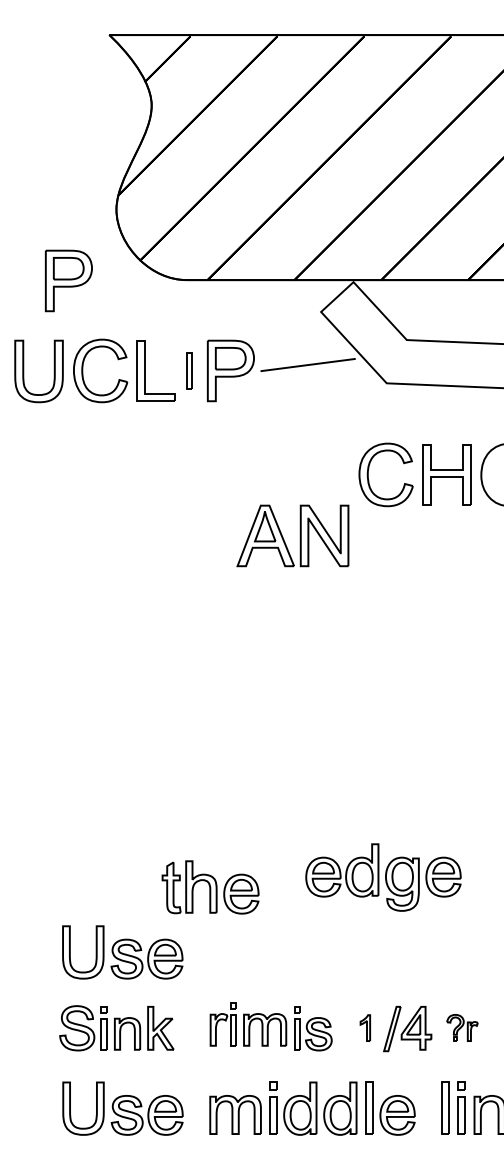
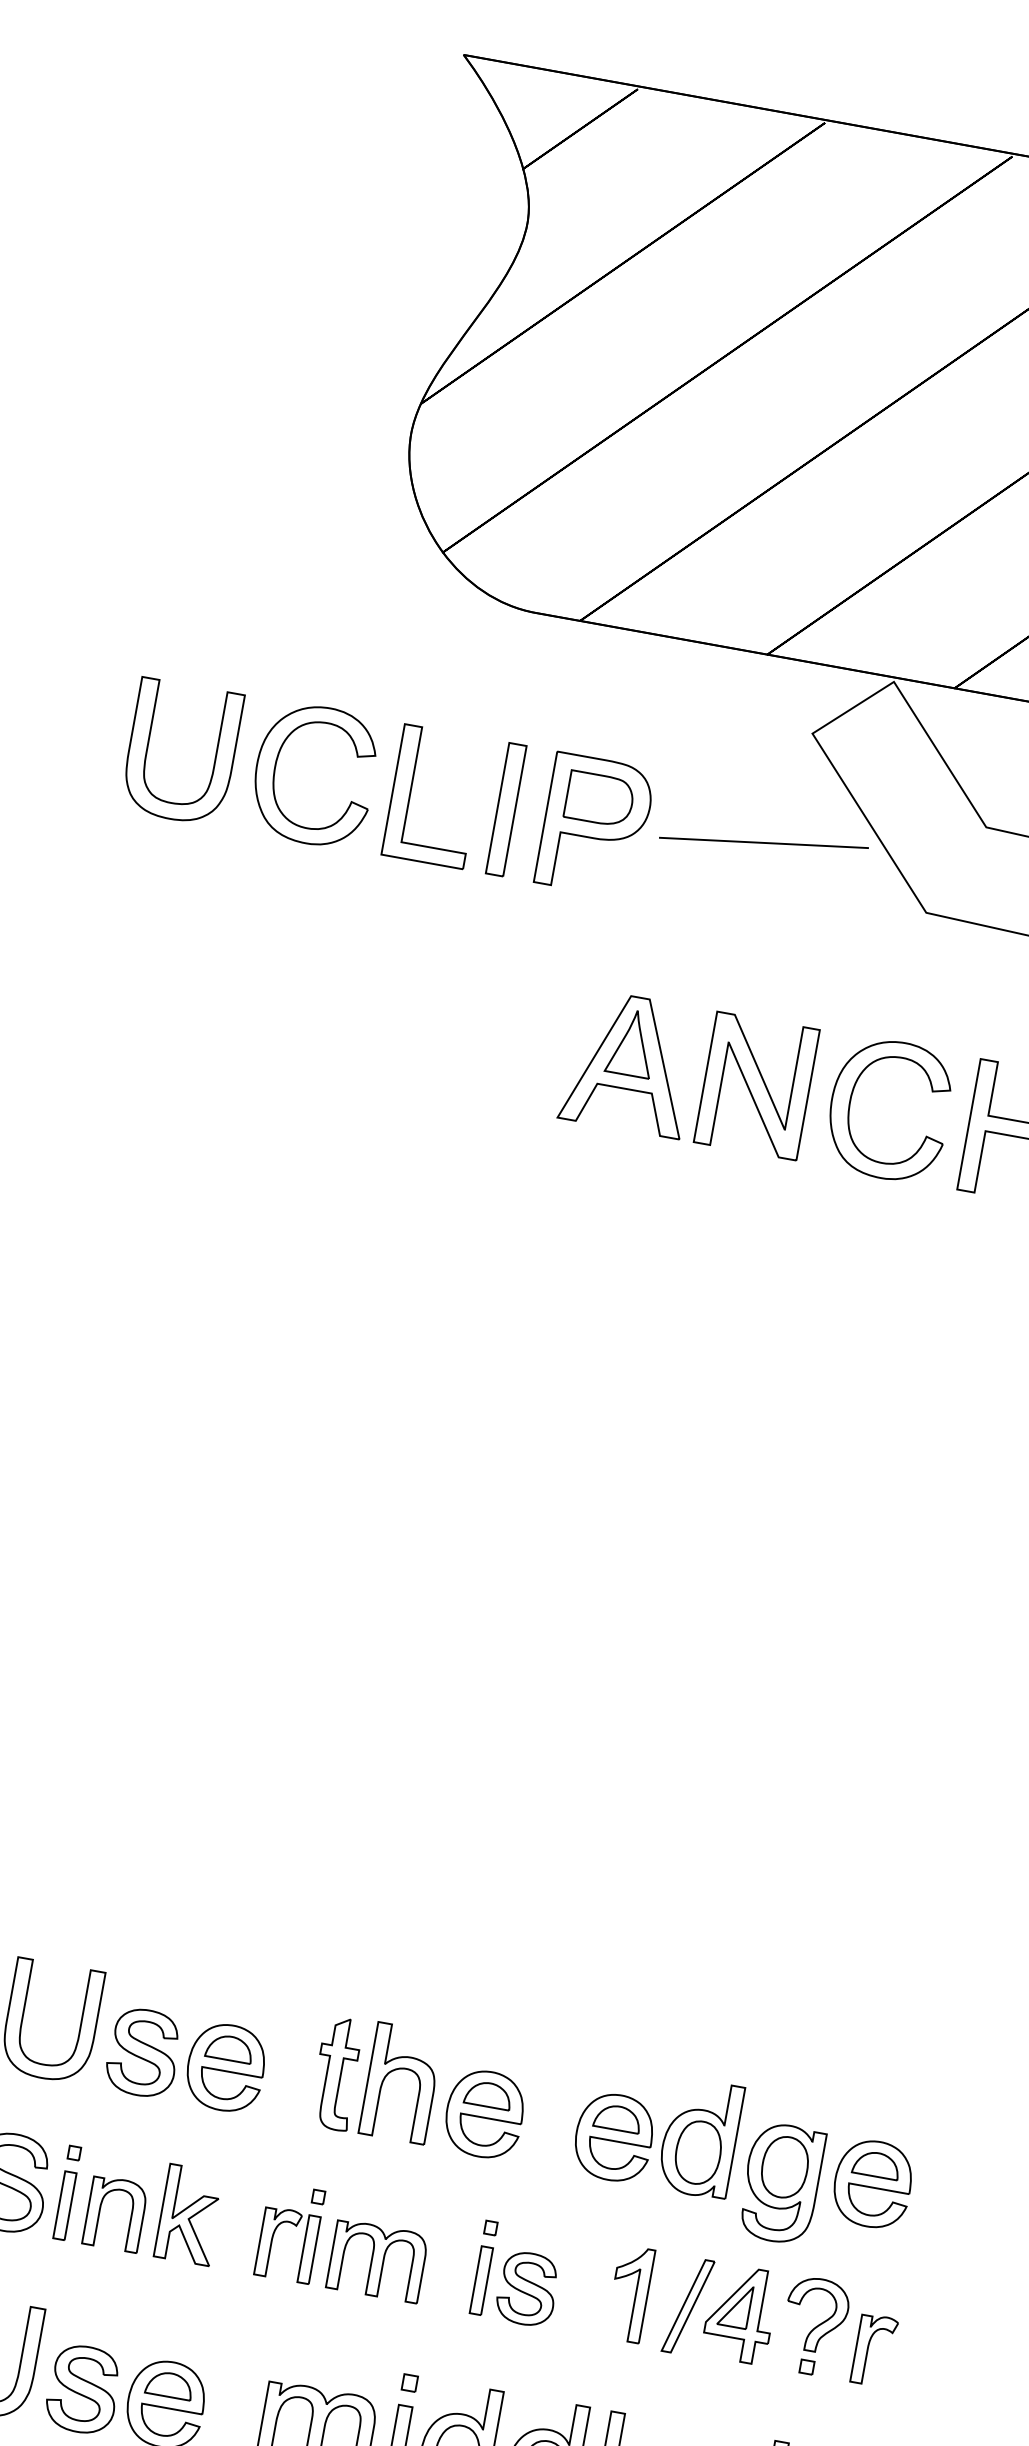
part: (68, 280) -> (280, 567), removed
part: (189, 370) -> (506, 808), size x1.67
part: (299, 535) -> (702, 1075), moved
part: (383, 877) -> (743, 2161), moved
part: (210, 887) -> (420, 2087), moved
part: (248, 1024) -> (343, 2243), moved
part: (365, 1027) -> (630, 2292), size x1.67
part: (462, 1027) -> (839, 2330), size x1.67

